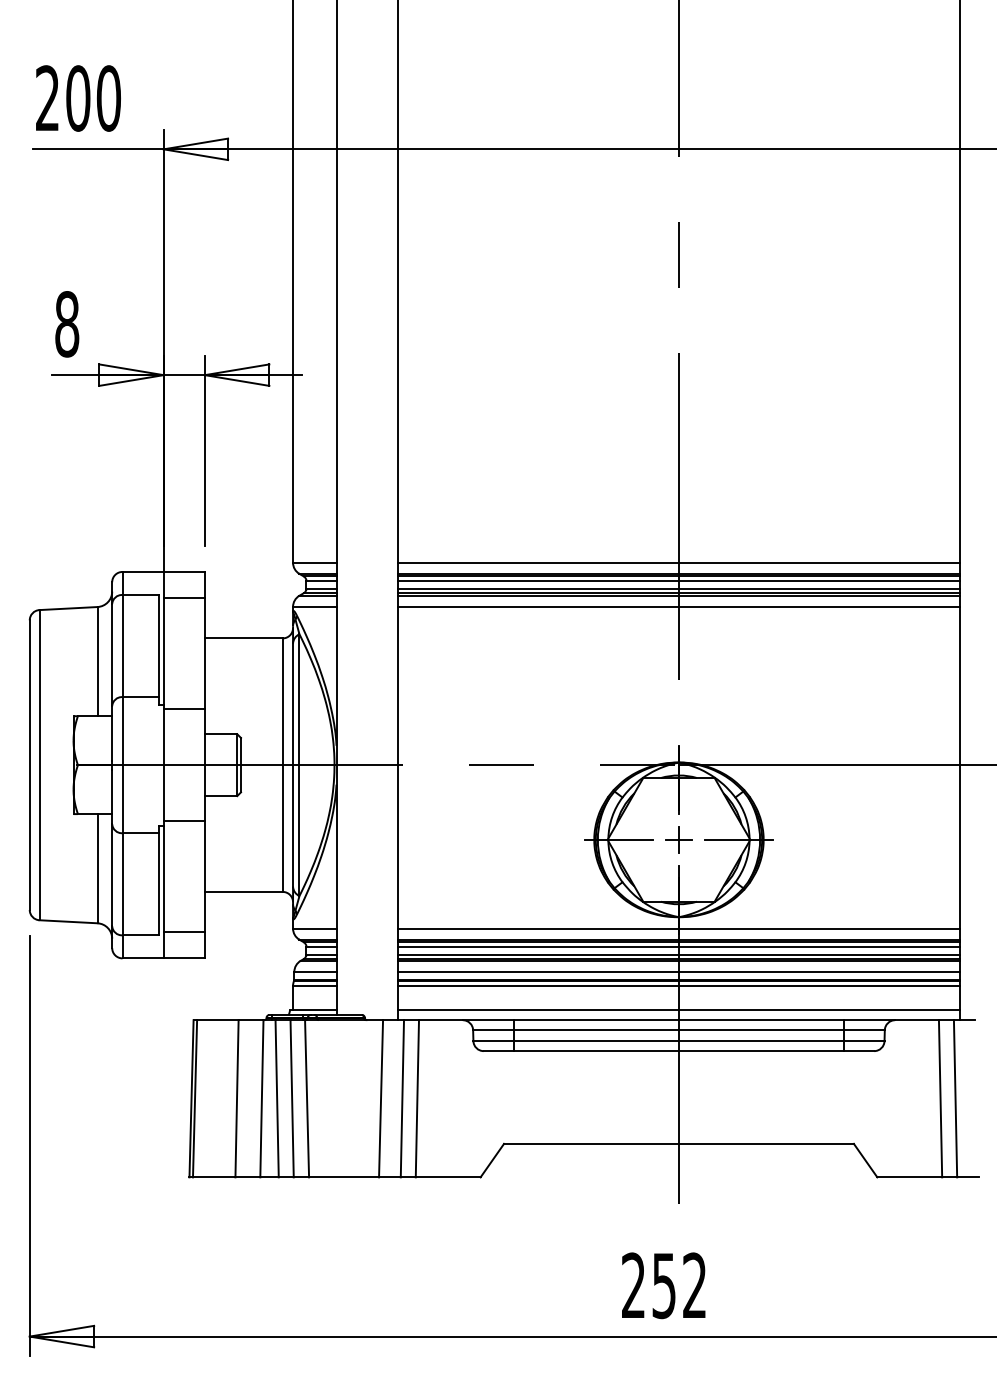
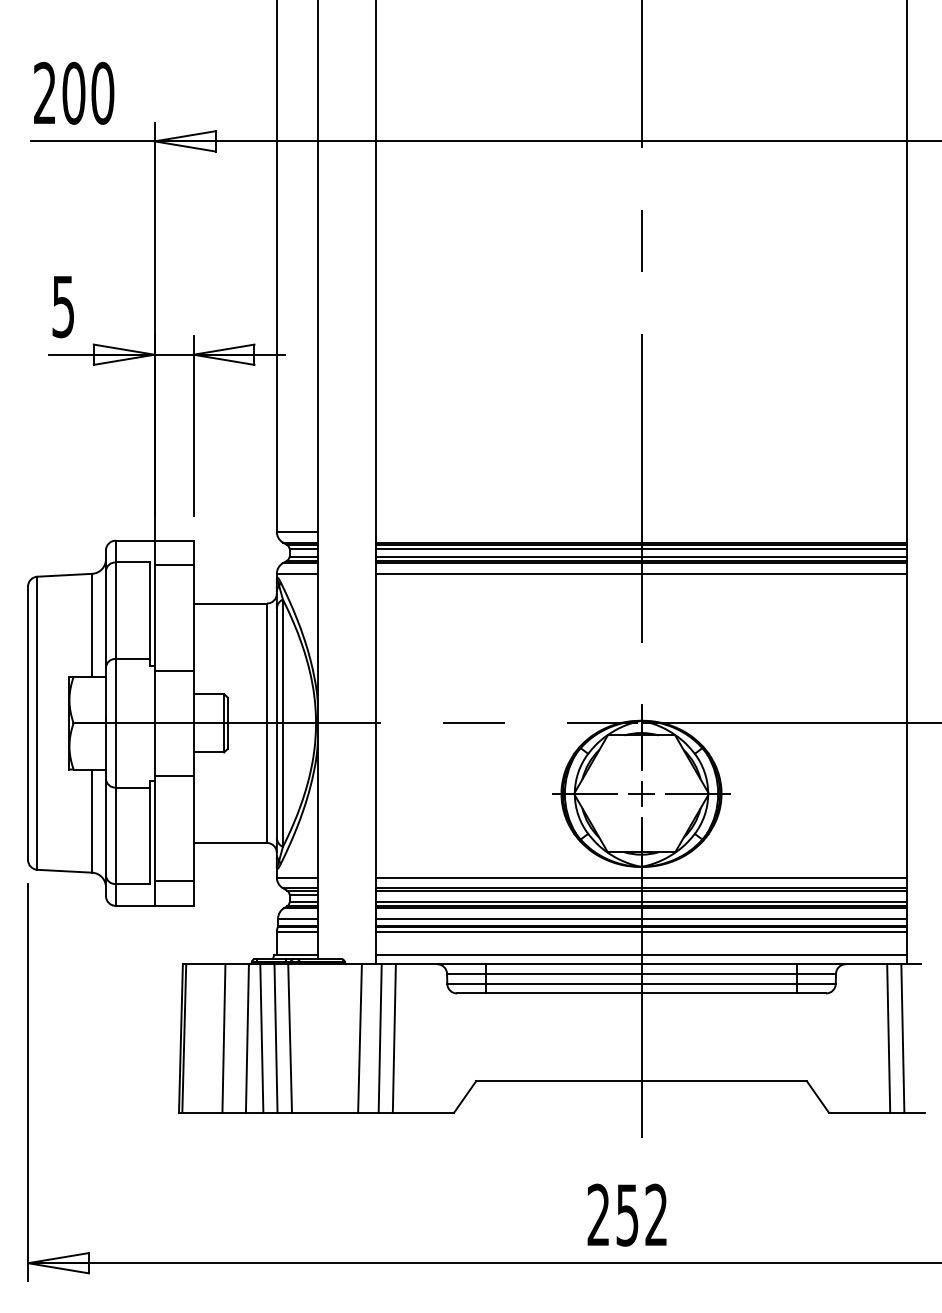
text: (67, 324) -> (63, 306), 8 -> 5
line: (678, 562) -> (641, 531), removed
line: (678, 946) -> (641, 894), removed

